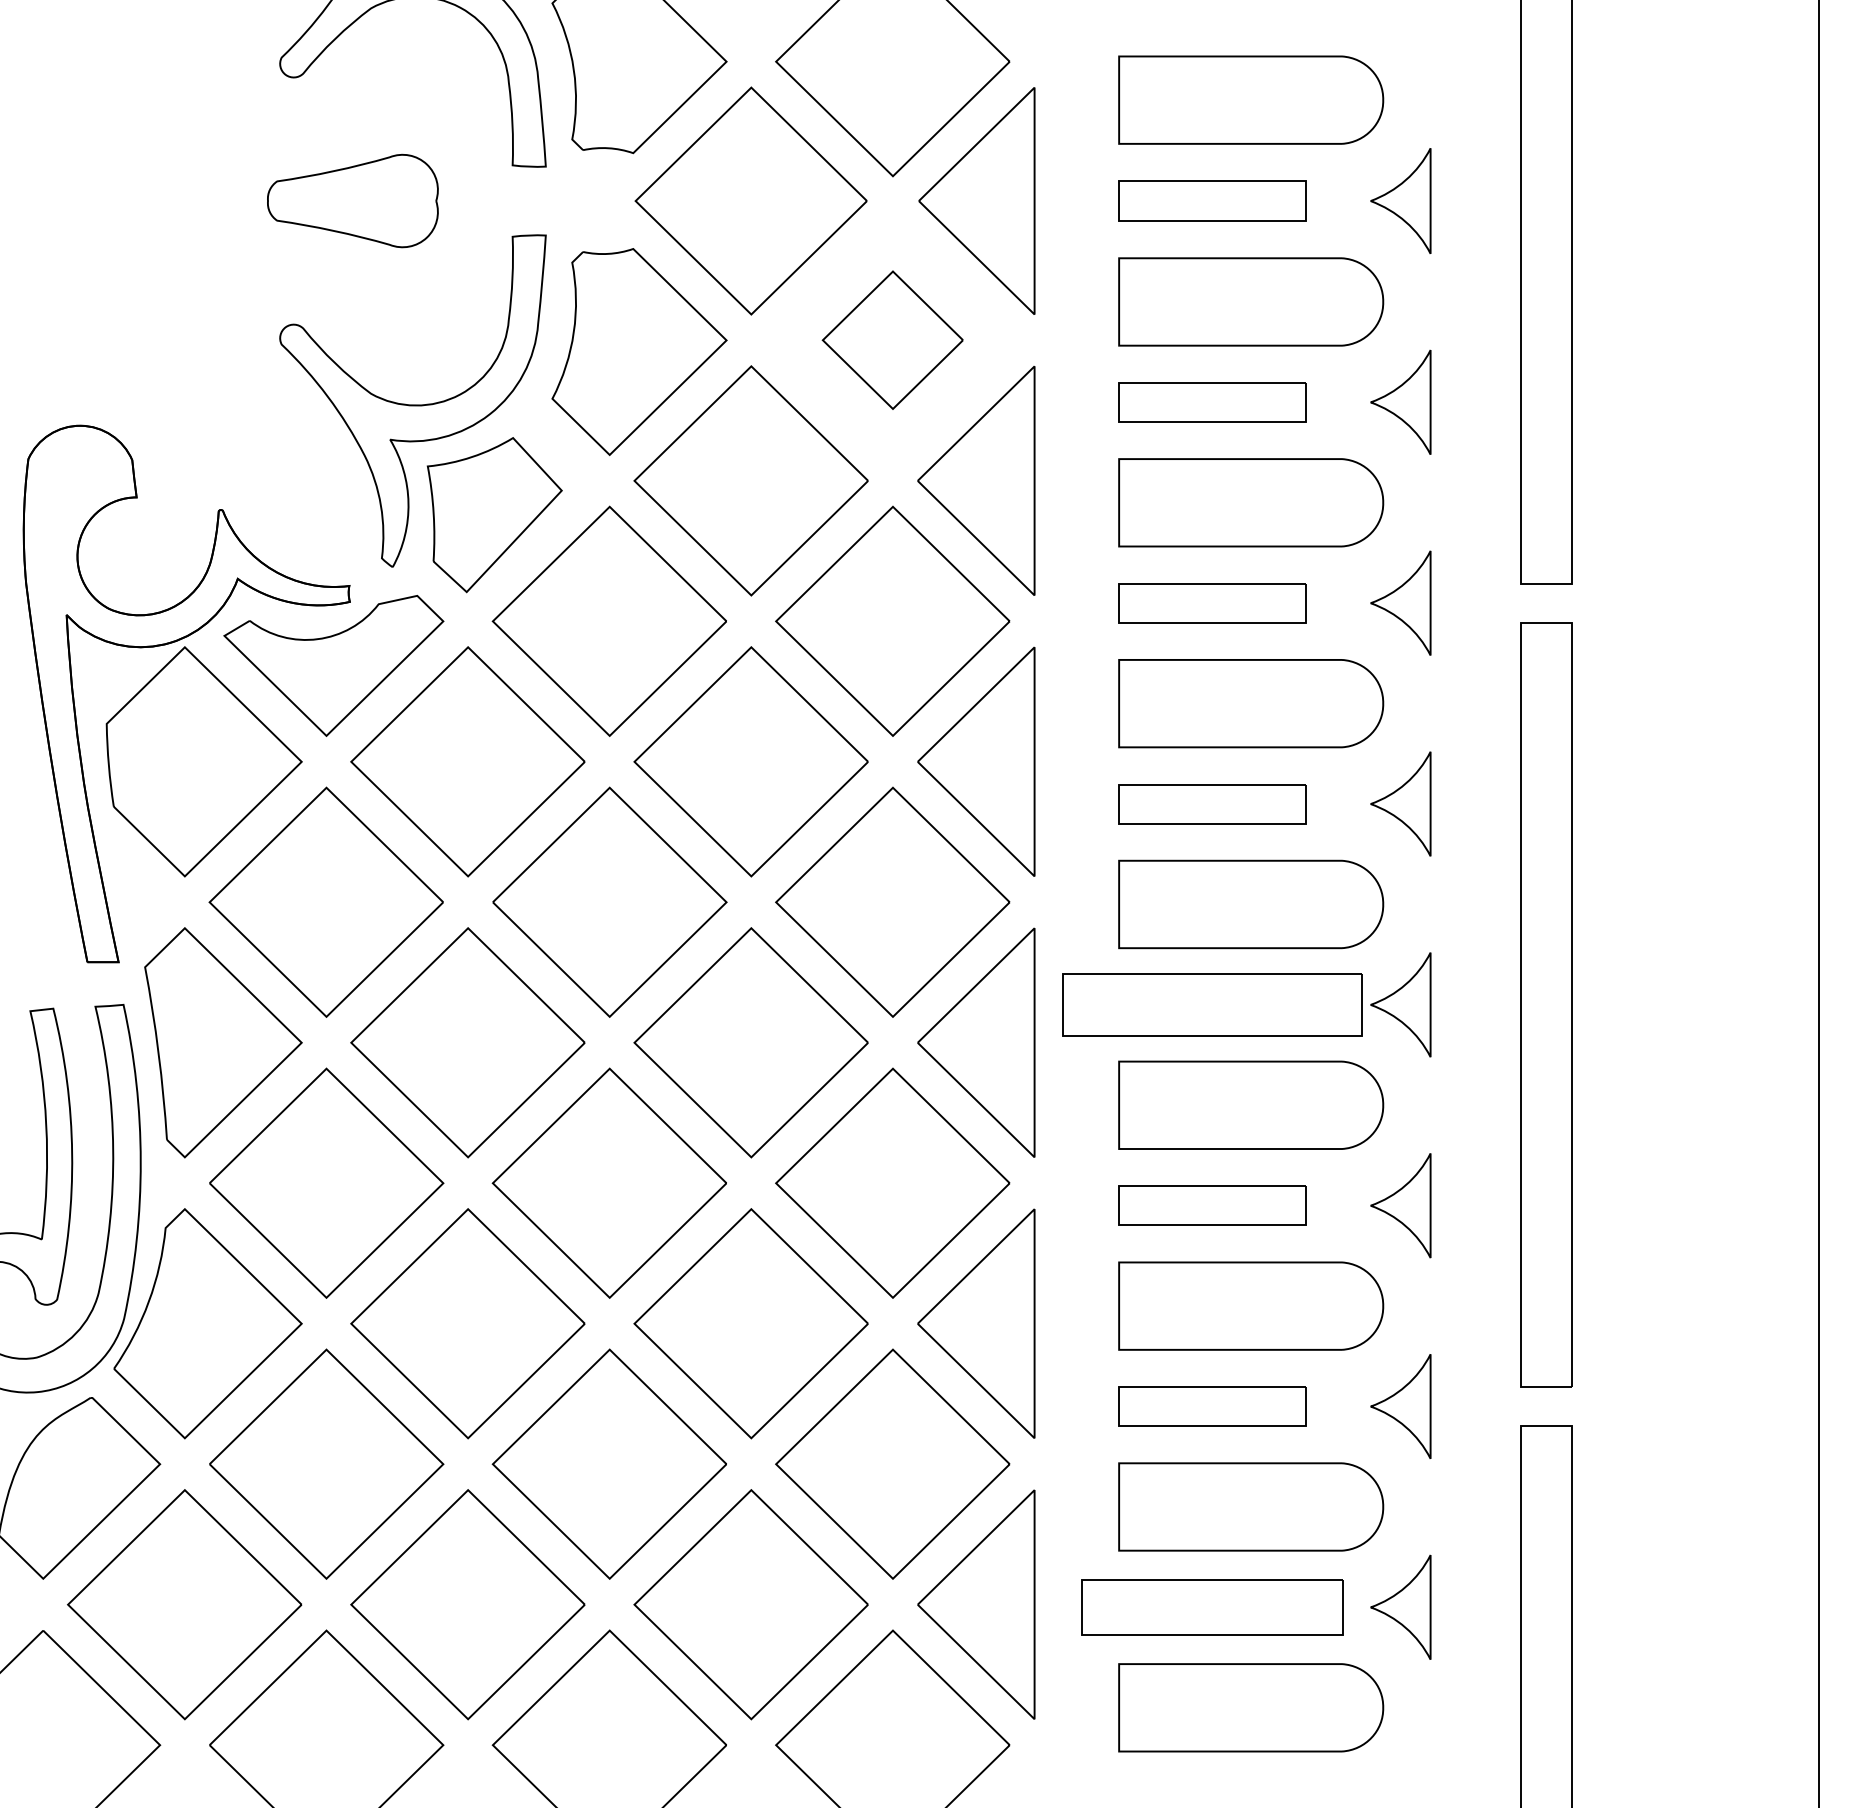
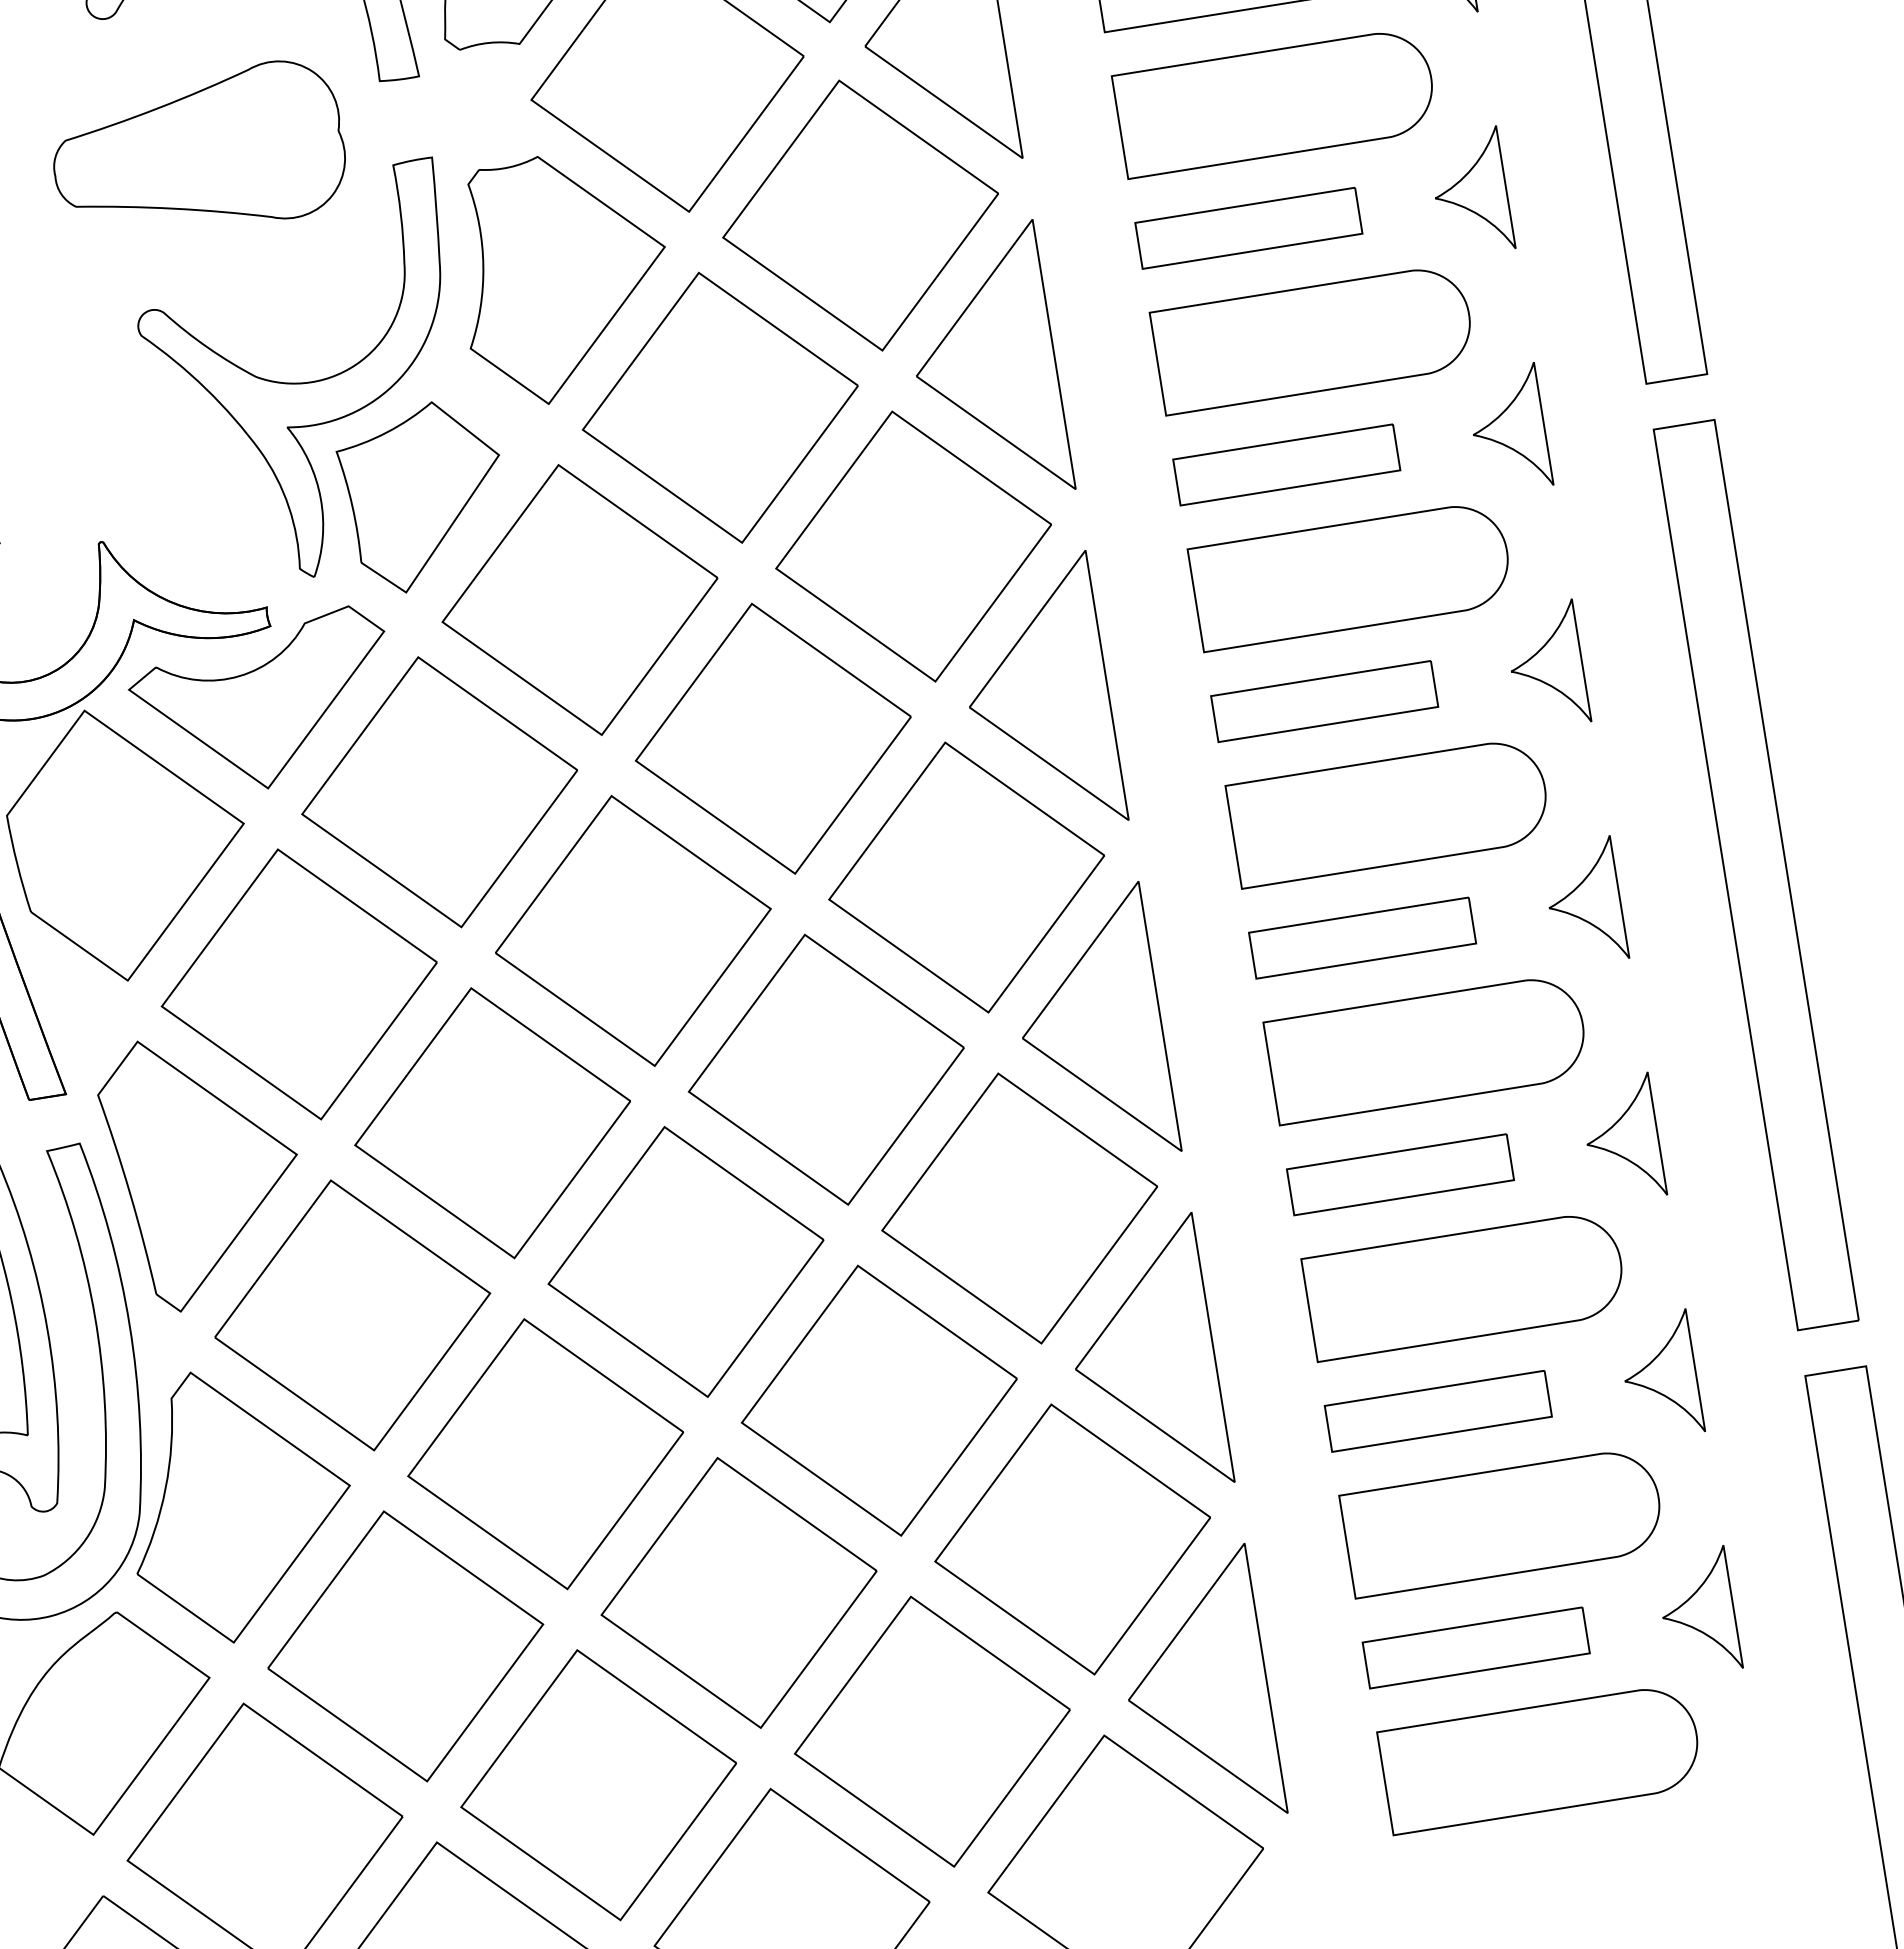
part: (352, 200) -> (197, 152), size x1.43
part: (892, 339) -> (860, 214), size x1.67
part: (1212, 1004) -> (1362, 937), size x0.62
part: (1212, 1607) -> (1476, 1648), size x0.71

